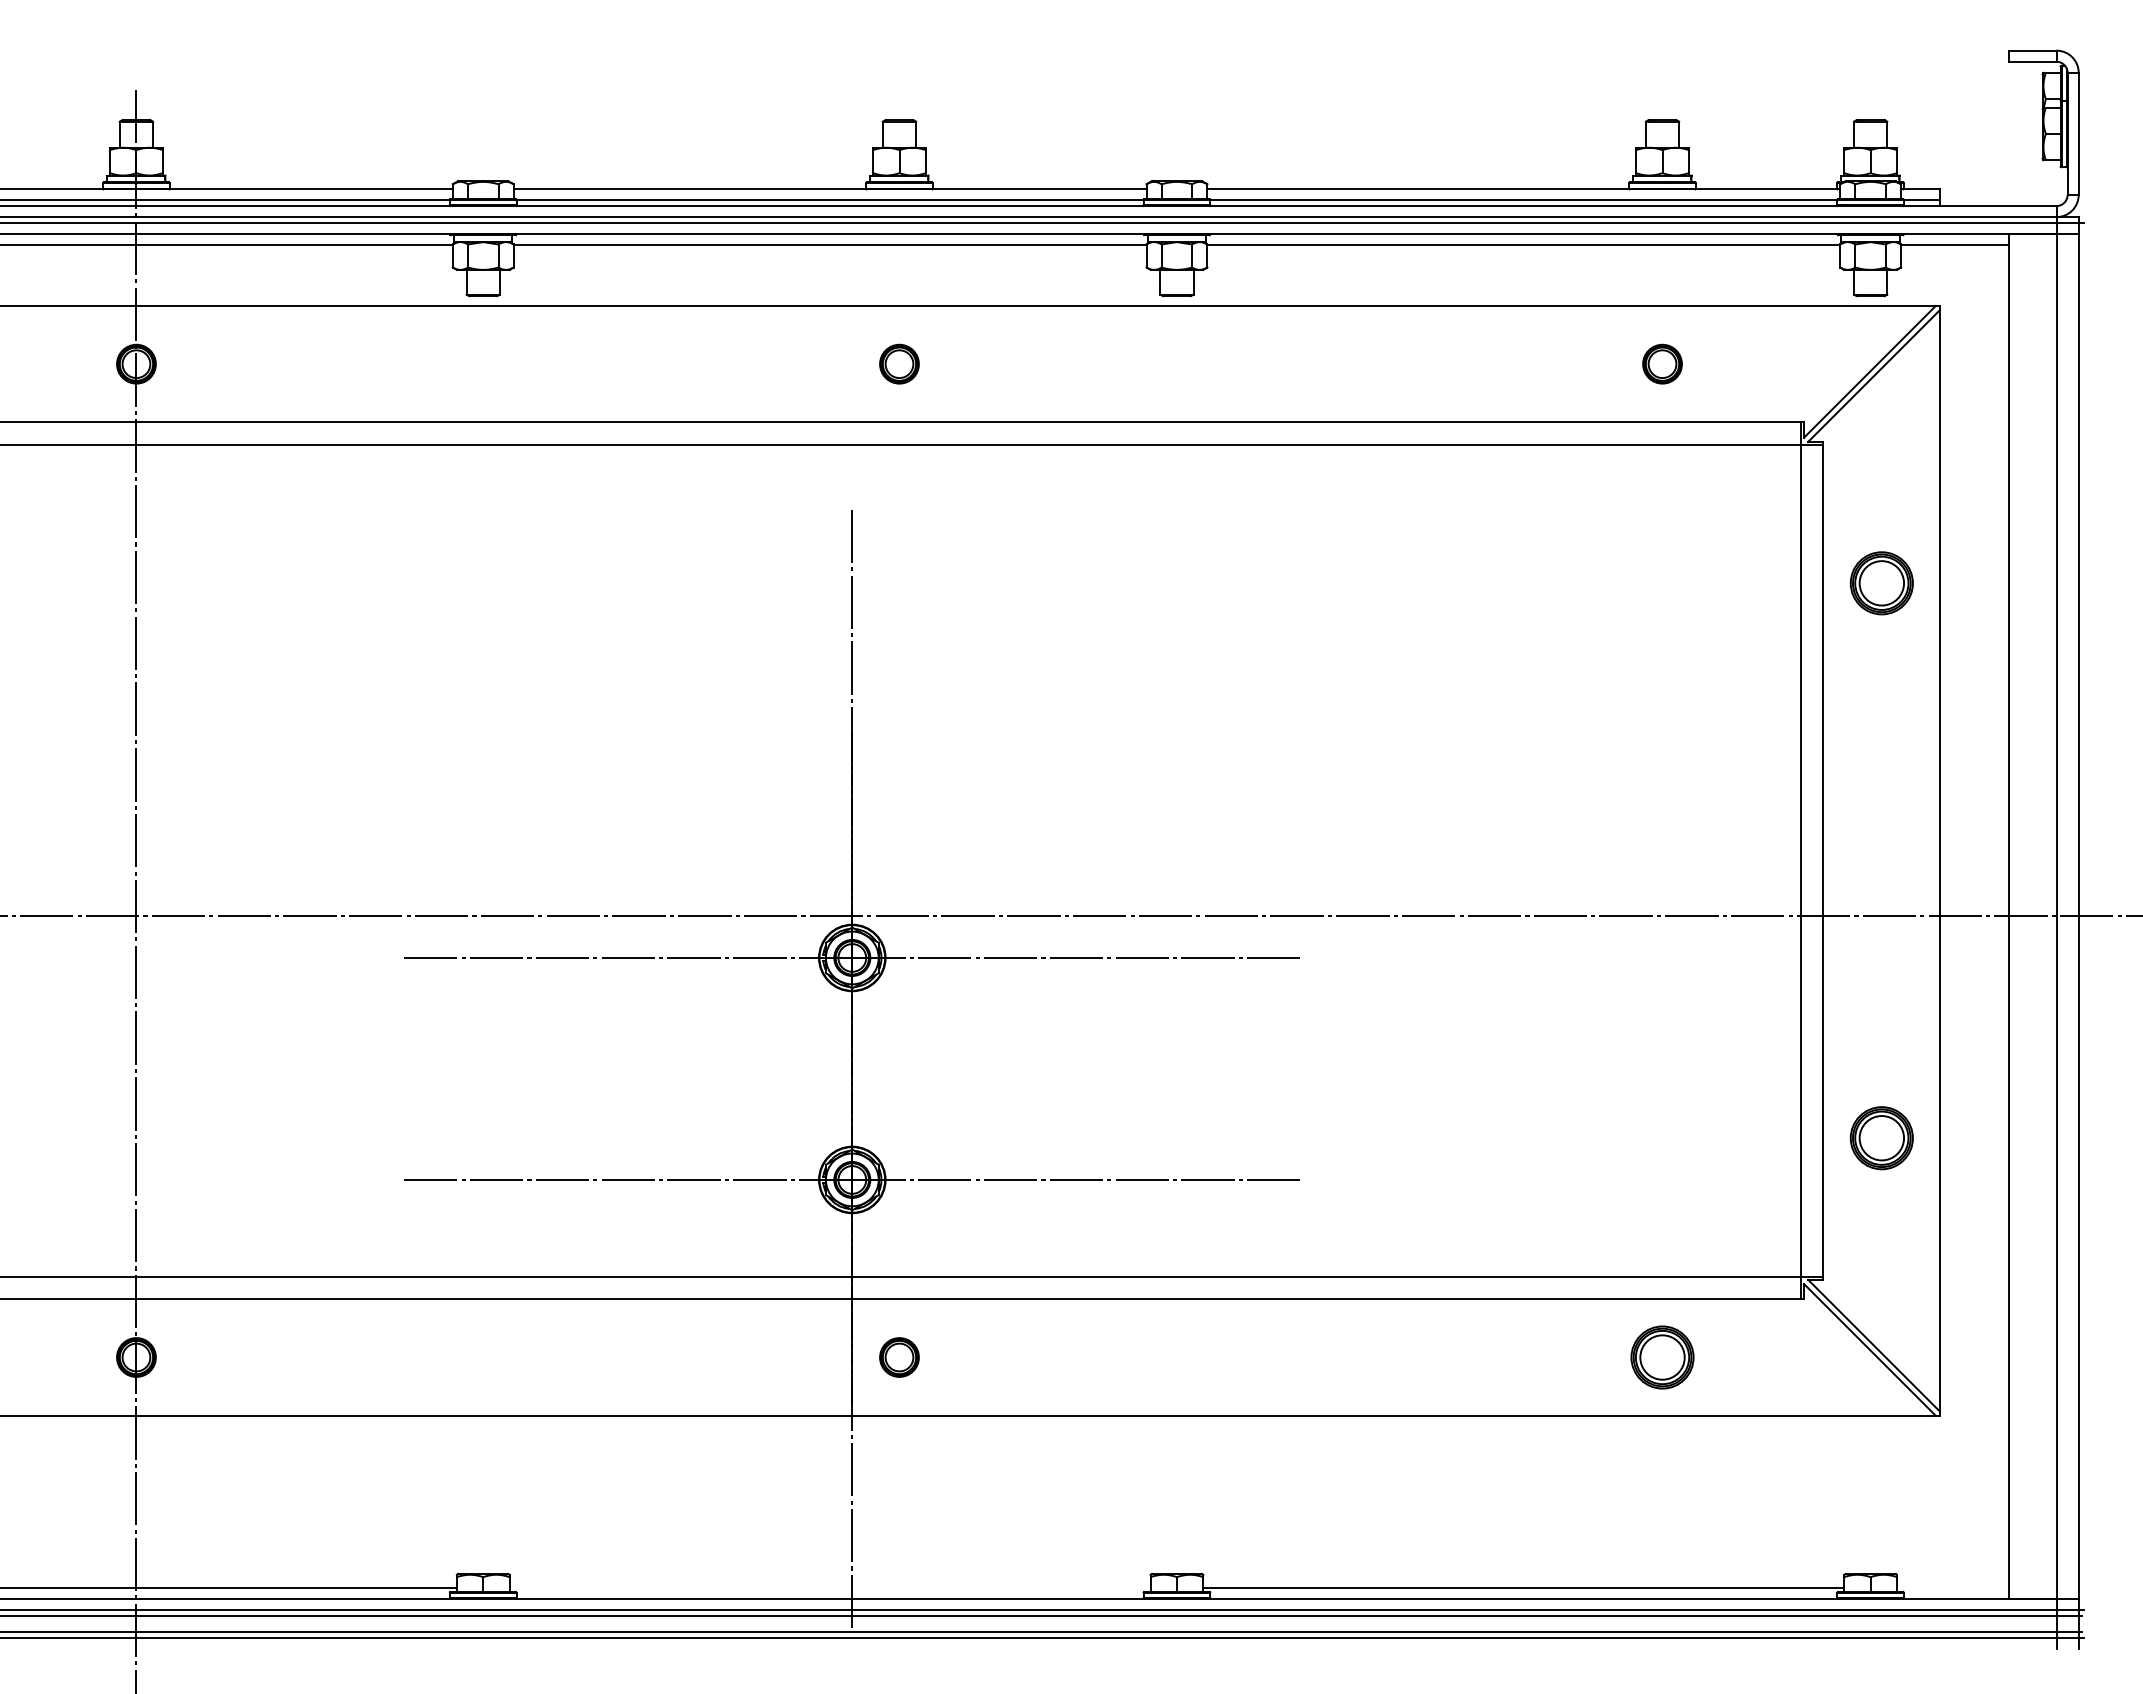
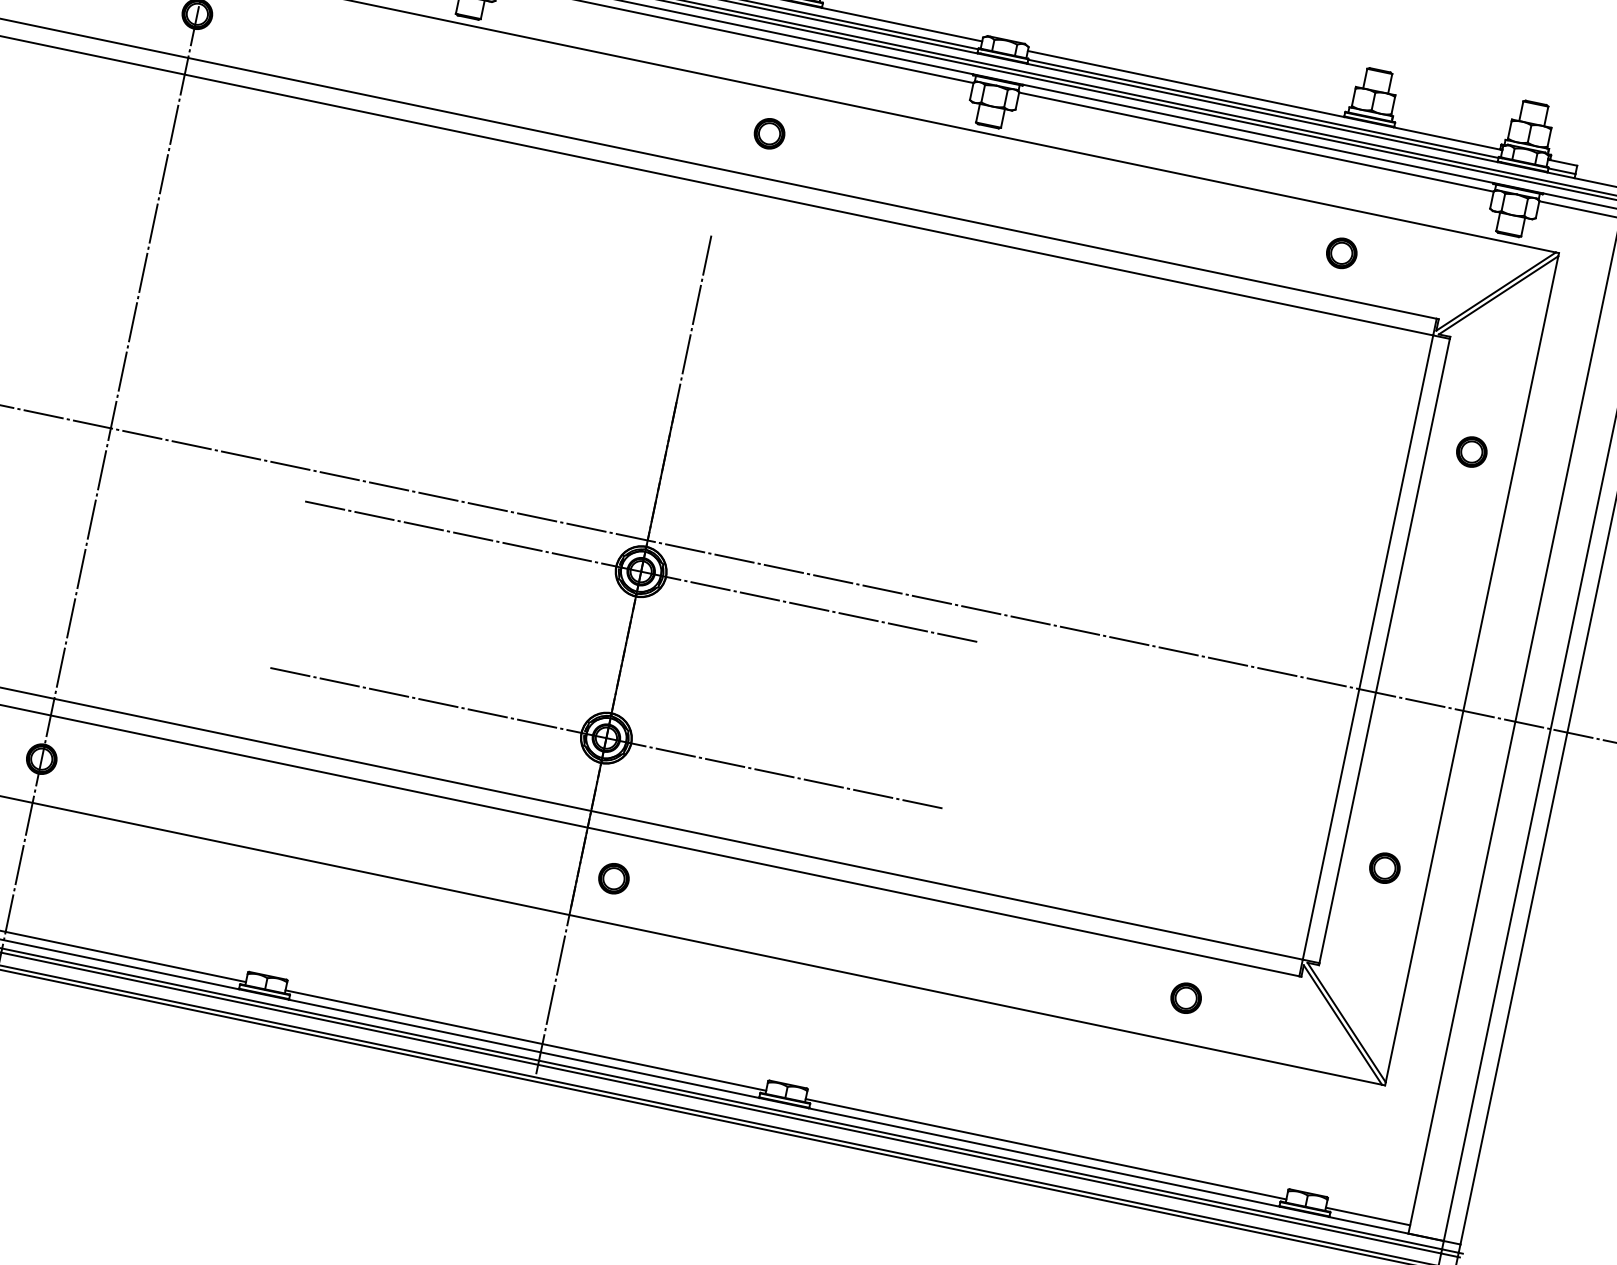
part: (1881, 583) -> (1471, 452), size x0.62
part: (1881, 1138) -> (1384, 868), size x0.62
part: (1662, 1357) -> (1186, 998), size x0.62
line: (829, 1587) -> (525, 1040), added
line: (1952, 1587) -> (1367, 1216), added

